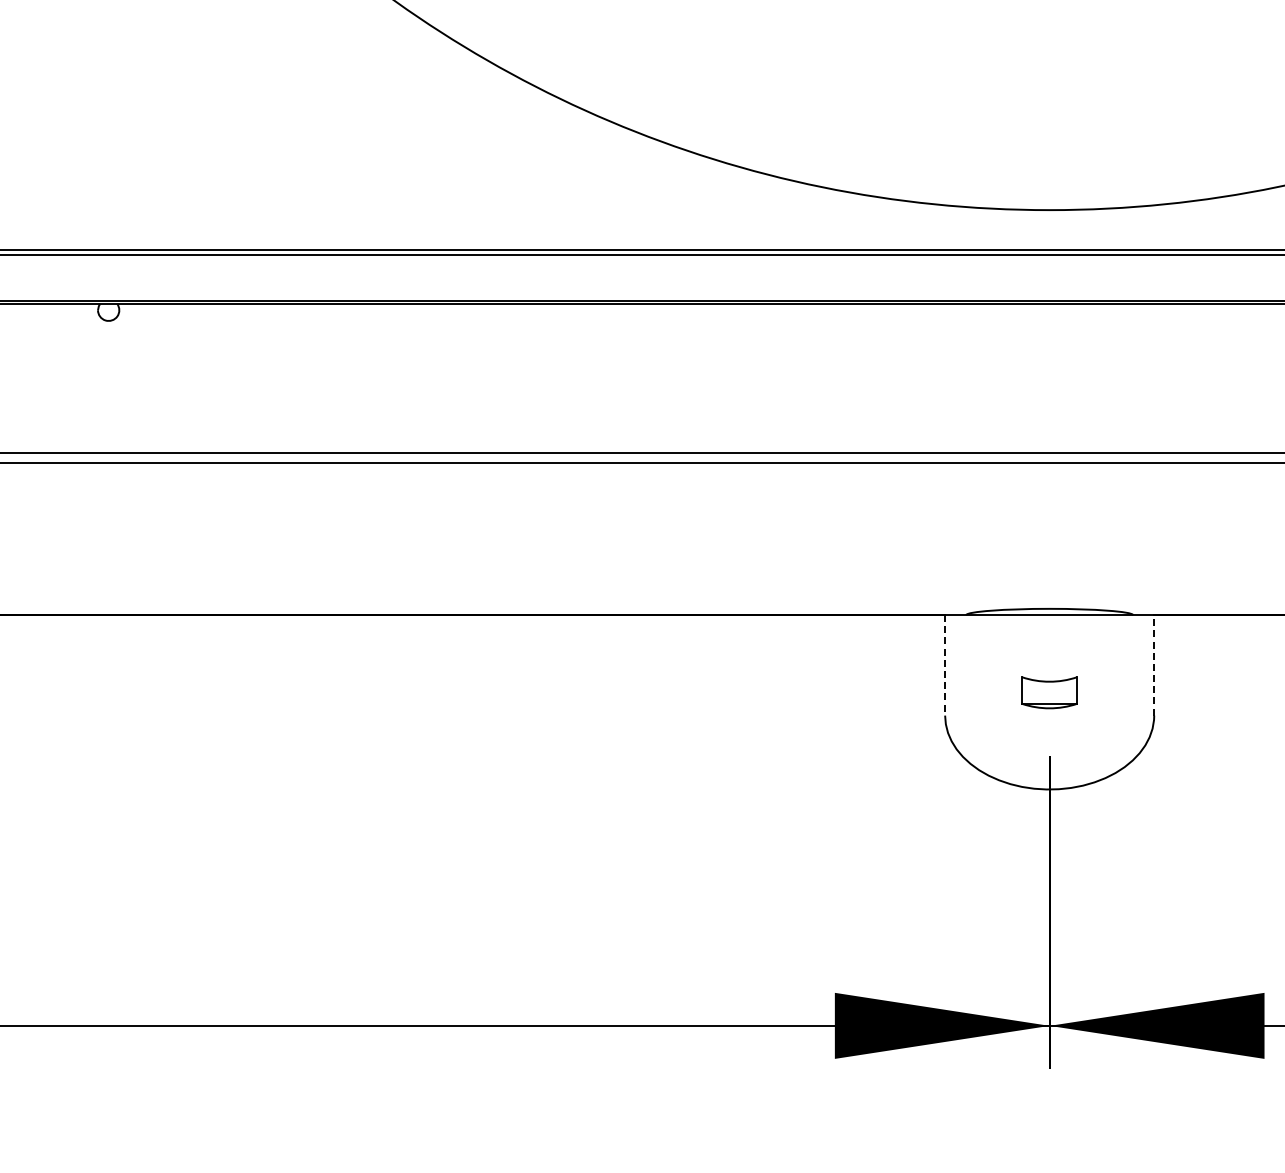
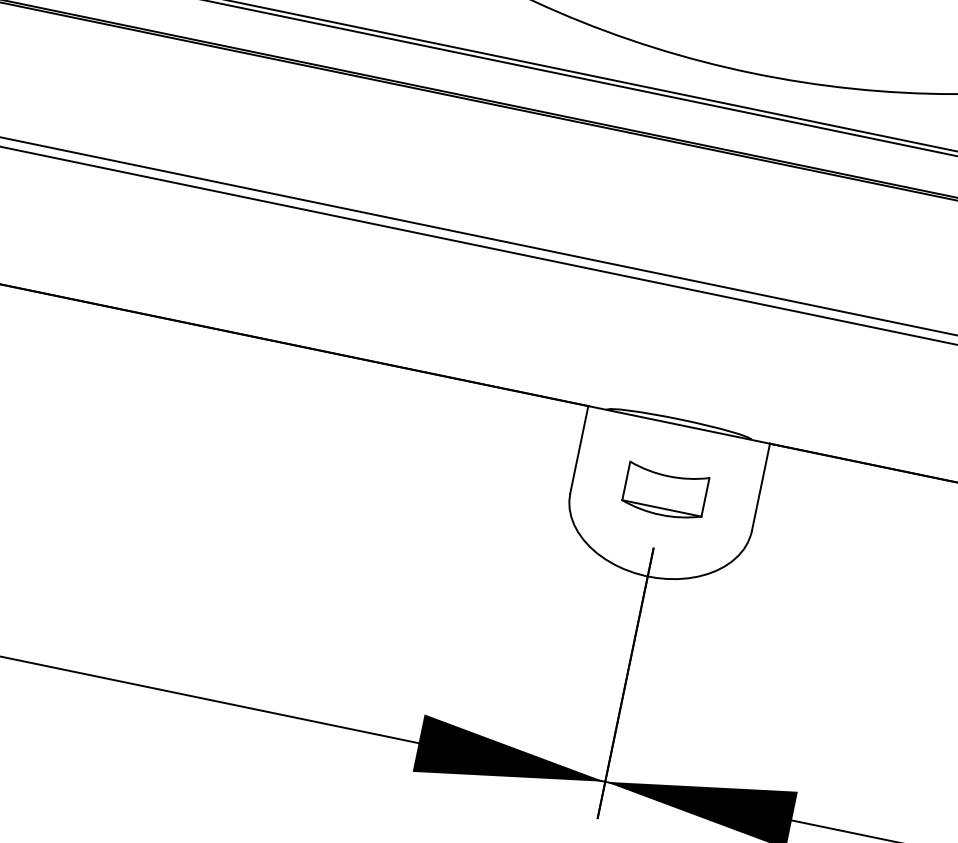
line: (1154, 664) -> (761, 486), dashed -> solid
line: (945, 665) -> (579, 449), dashed -> solid
part: (1049, 692) -> (665, 492), size x1.67

